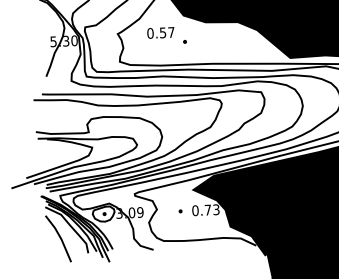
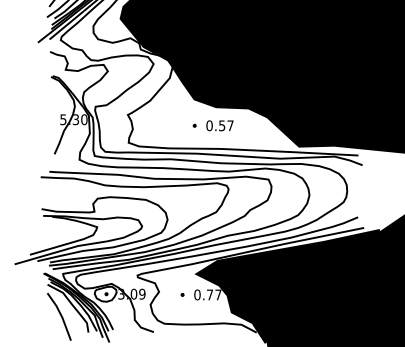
text: (160, 32) -> (219, 125), moved
text: (216, 209) -> (218, 294), 0.73 -> 0.77

